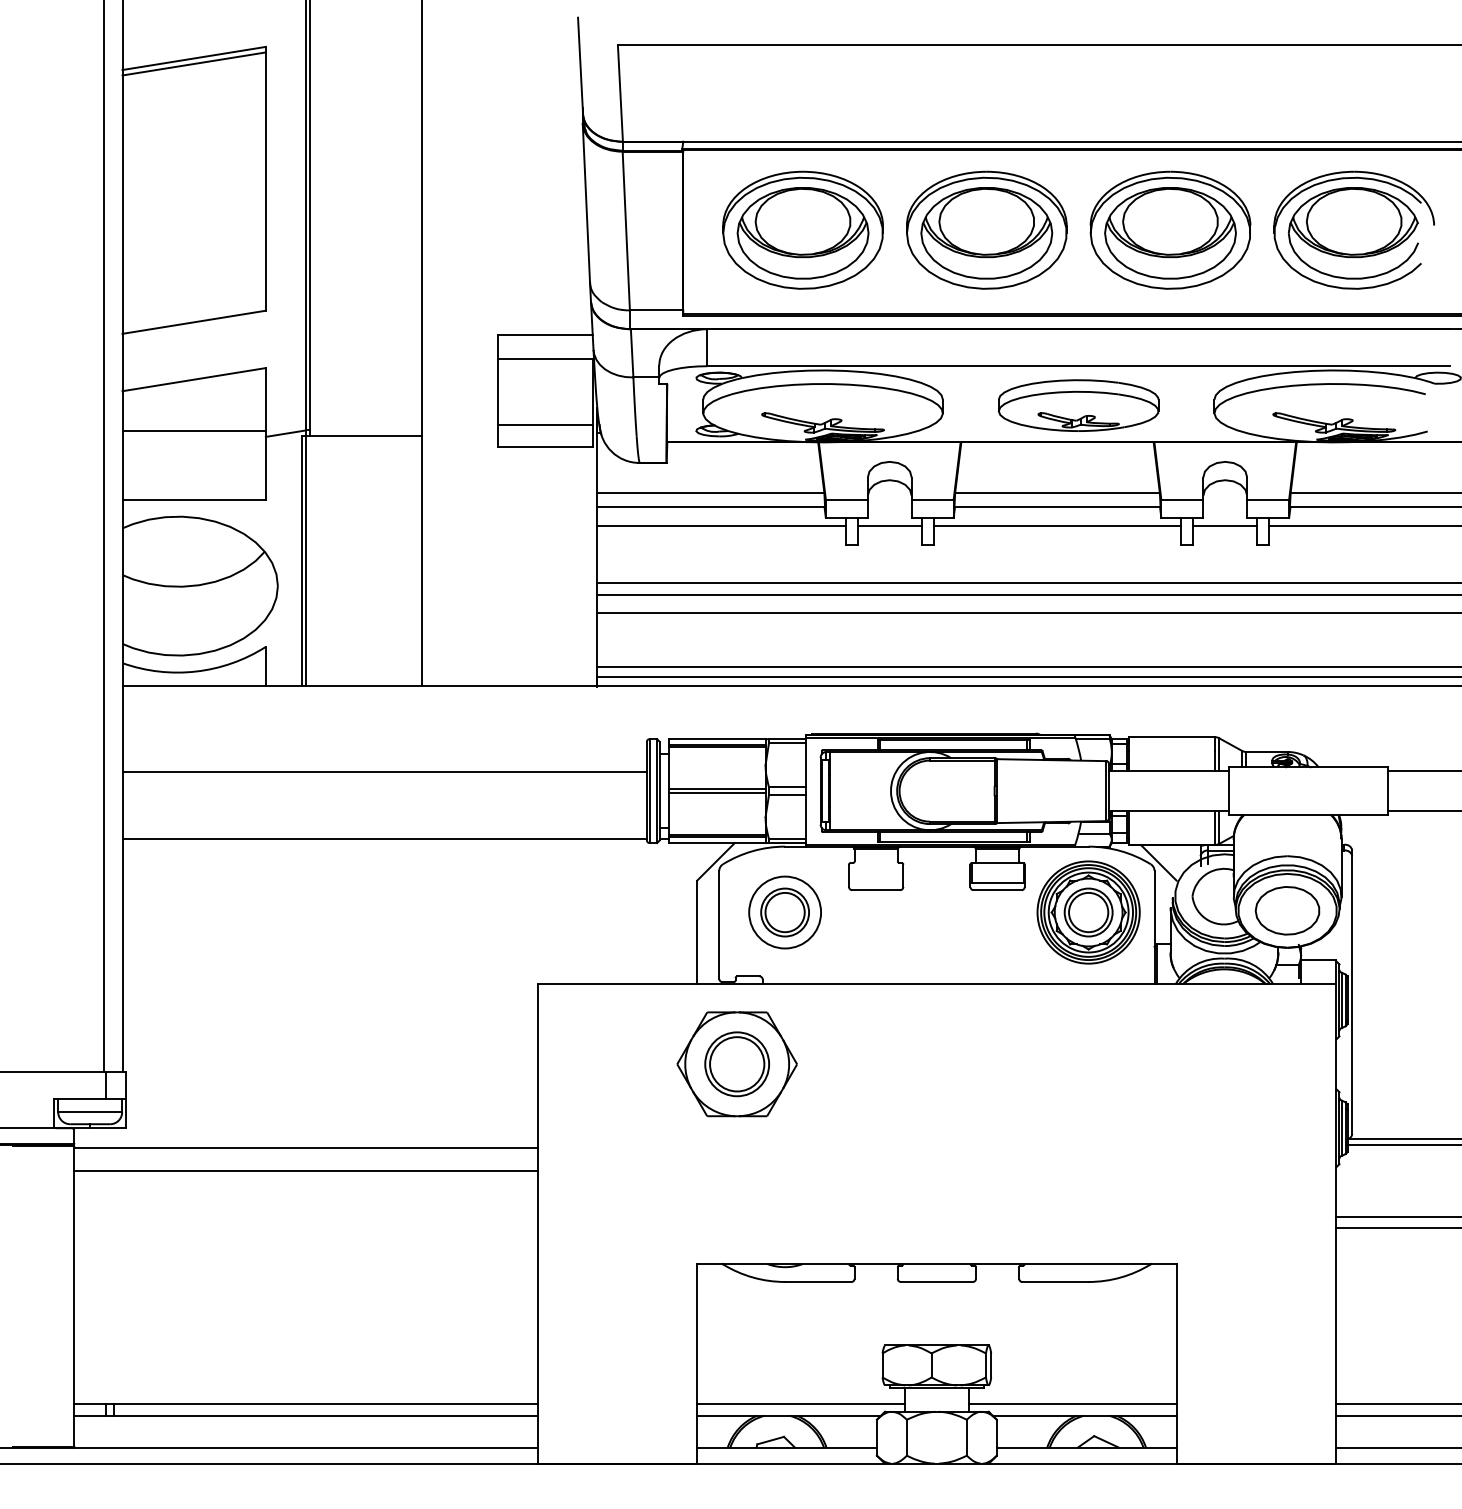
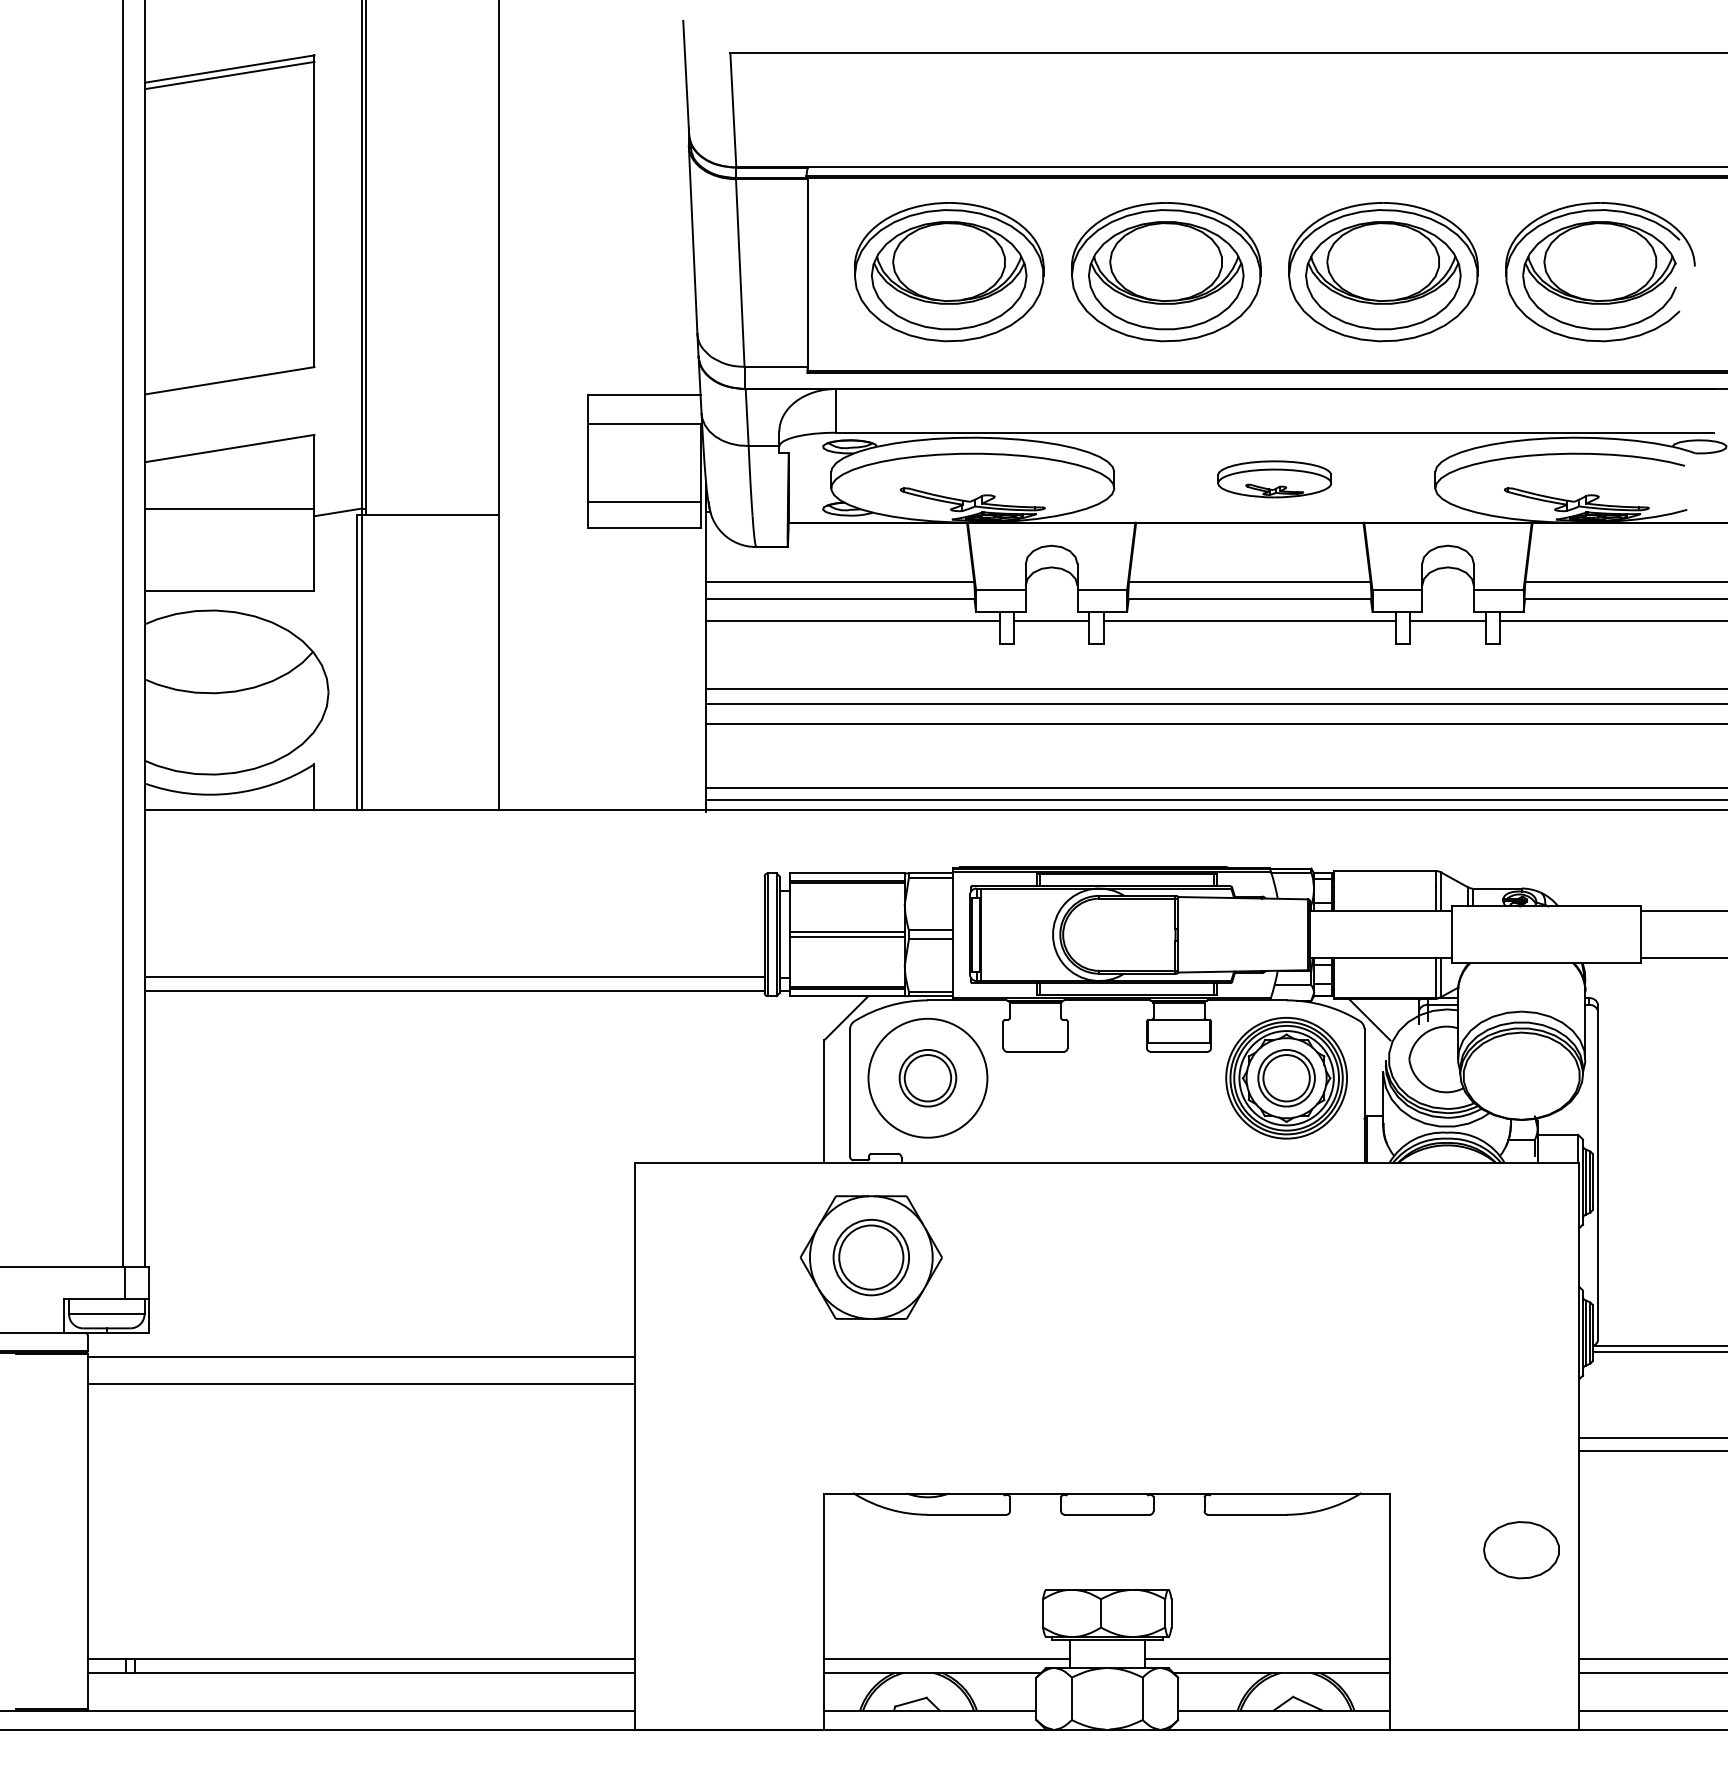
part: (1078, 405) -> (1274, 479), size x0.6
line: (384, 772) -> (454, 977), moved
circle: (784, 911) -> (927, 1077), size x1.4
part: (1287, 911) -> (1521, 1550), moved

